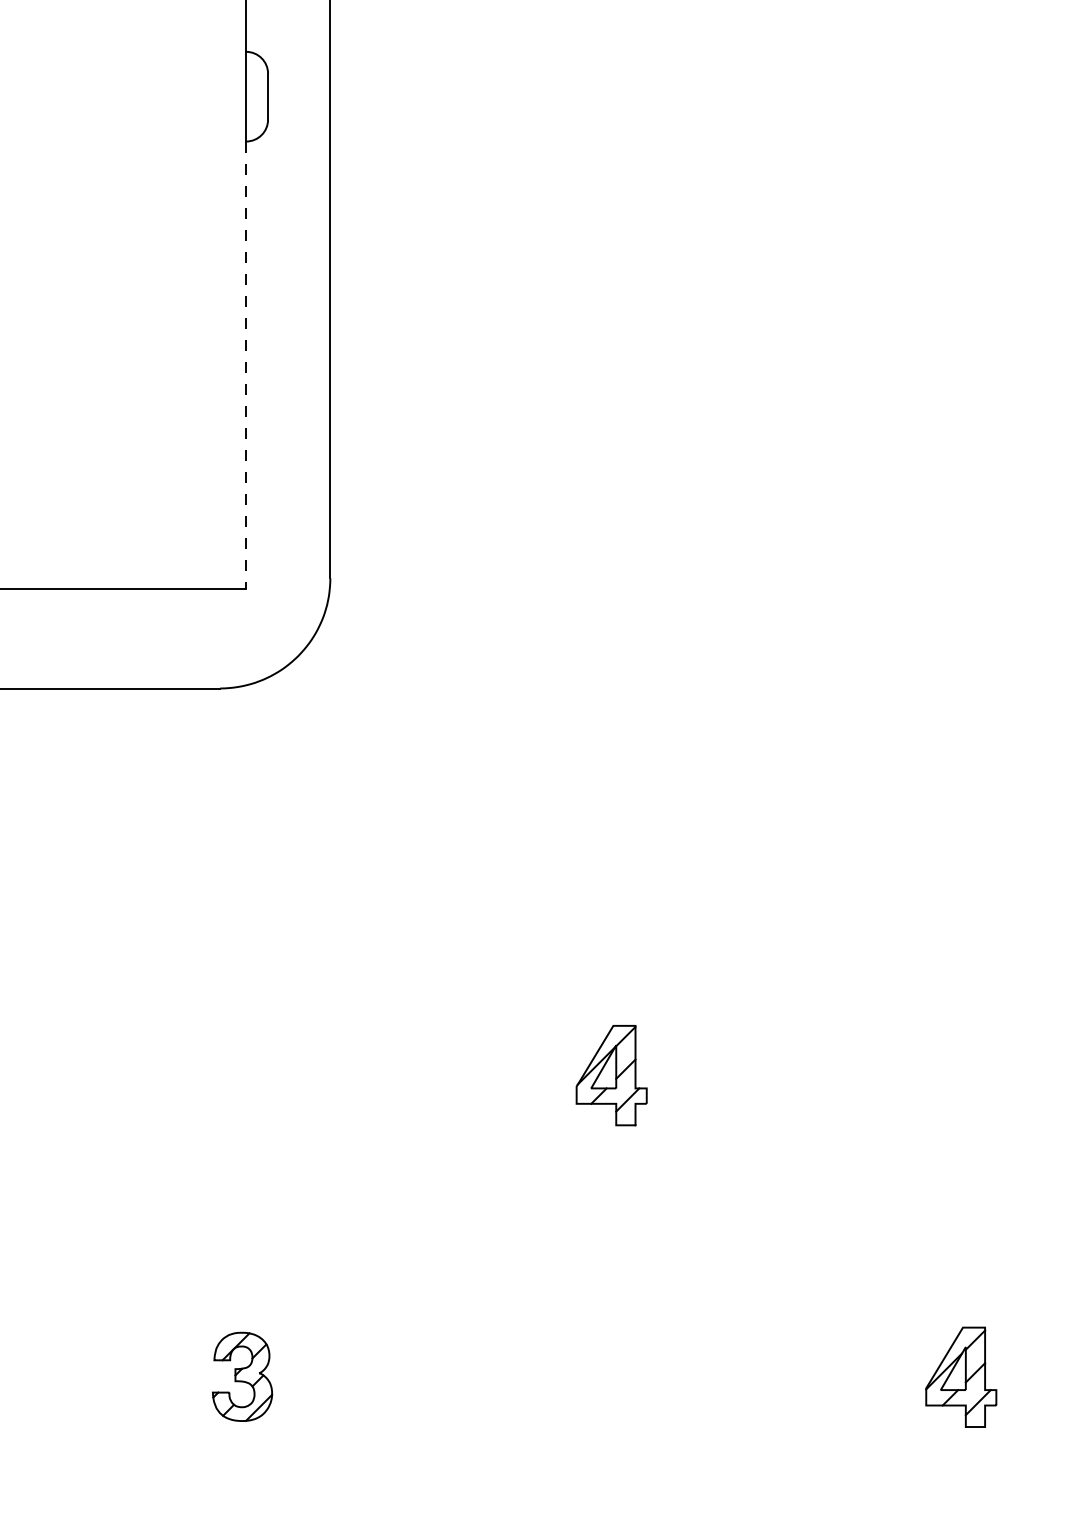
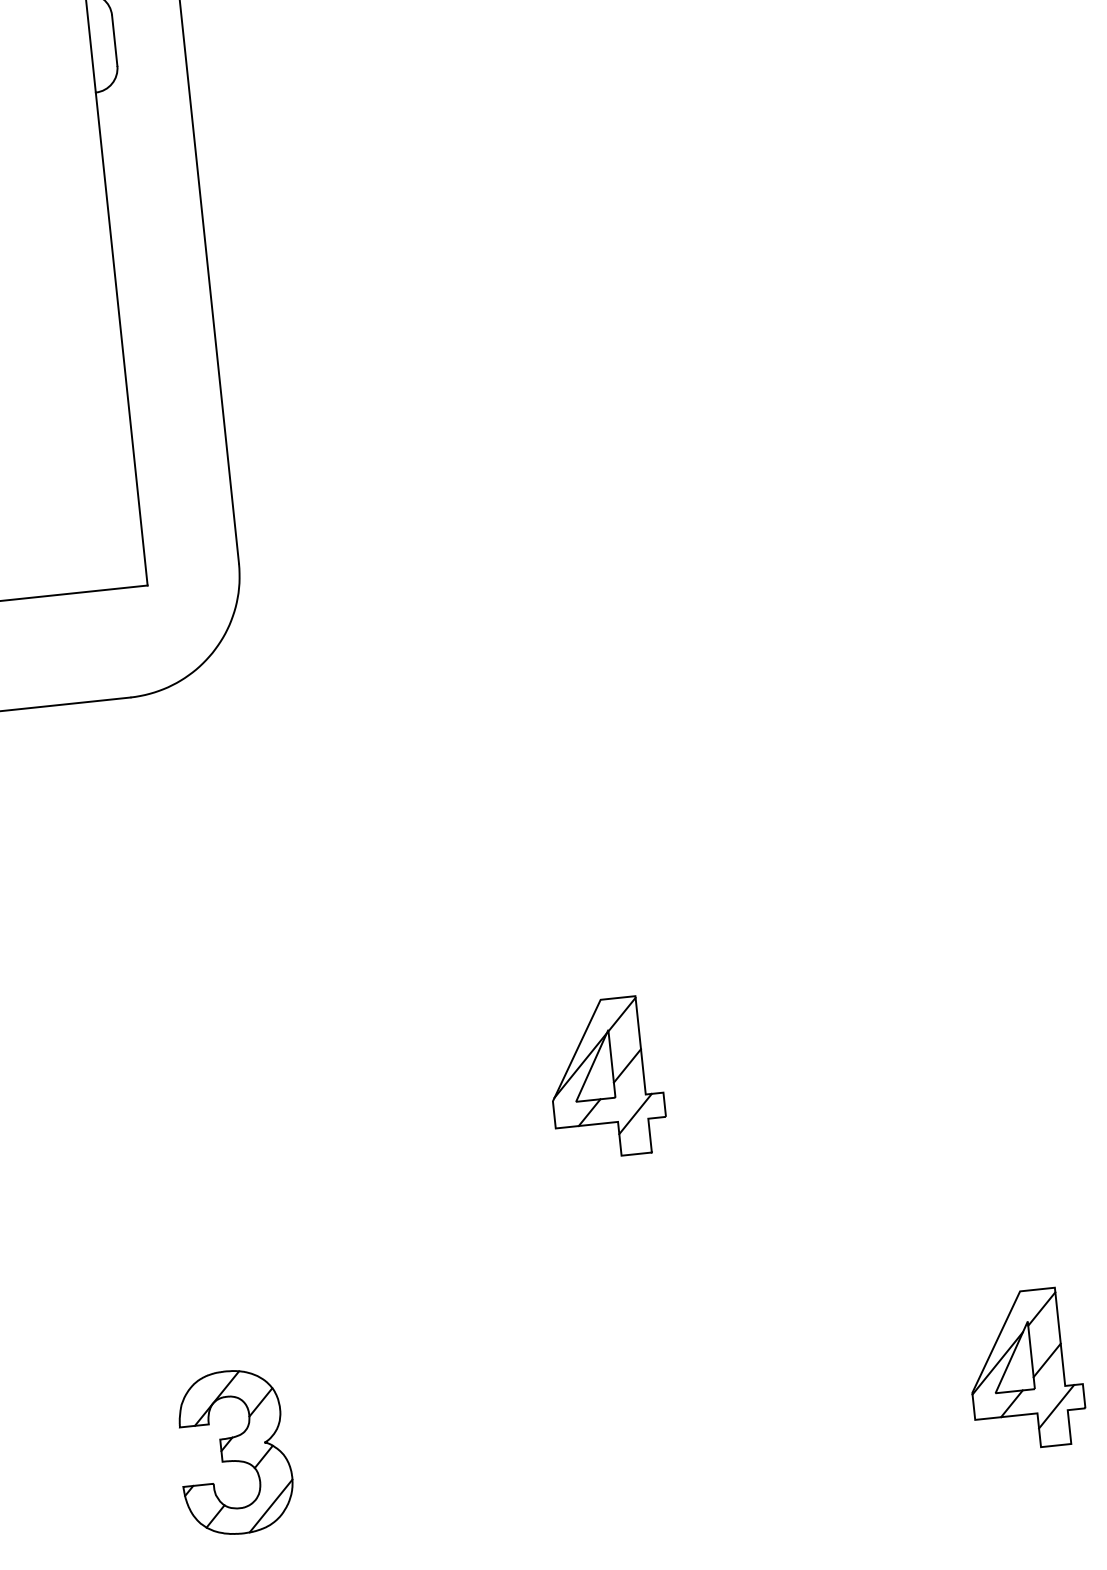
line: (246, 365) -> (122, 339), dashed -> solid
part: (611, 1075) -> (605, 1078), size x1.43
part: (242, 1376) -> (234, 1452), size x1.67
part: (961, 1377) -> (1026, 1370), size x1.43

